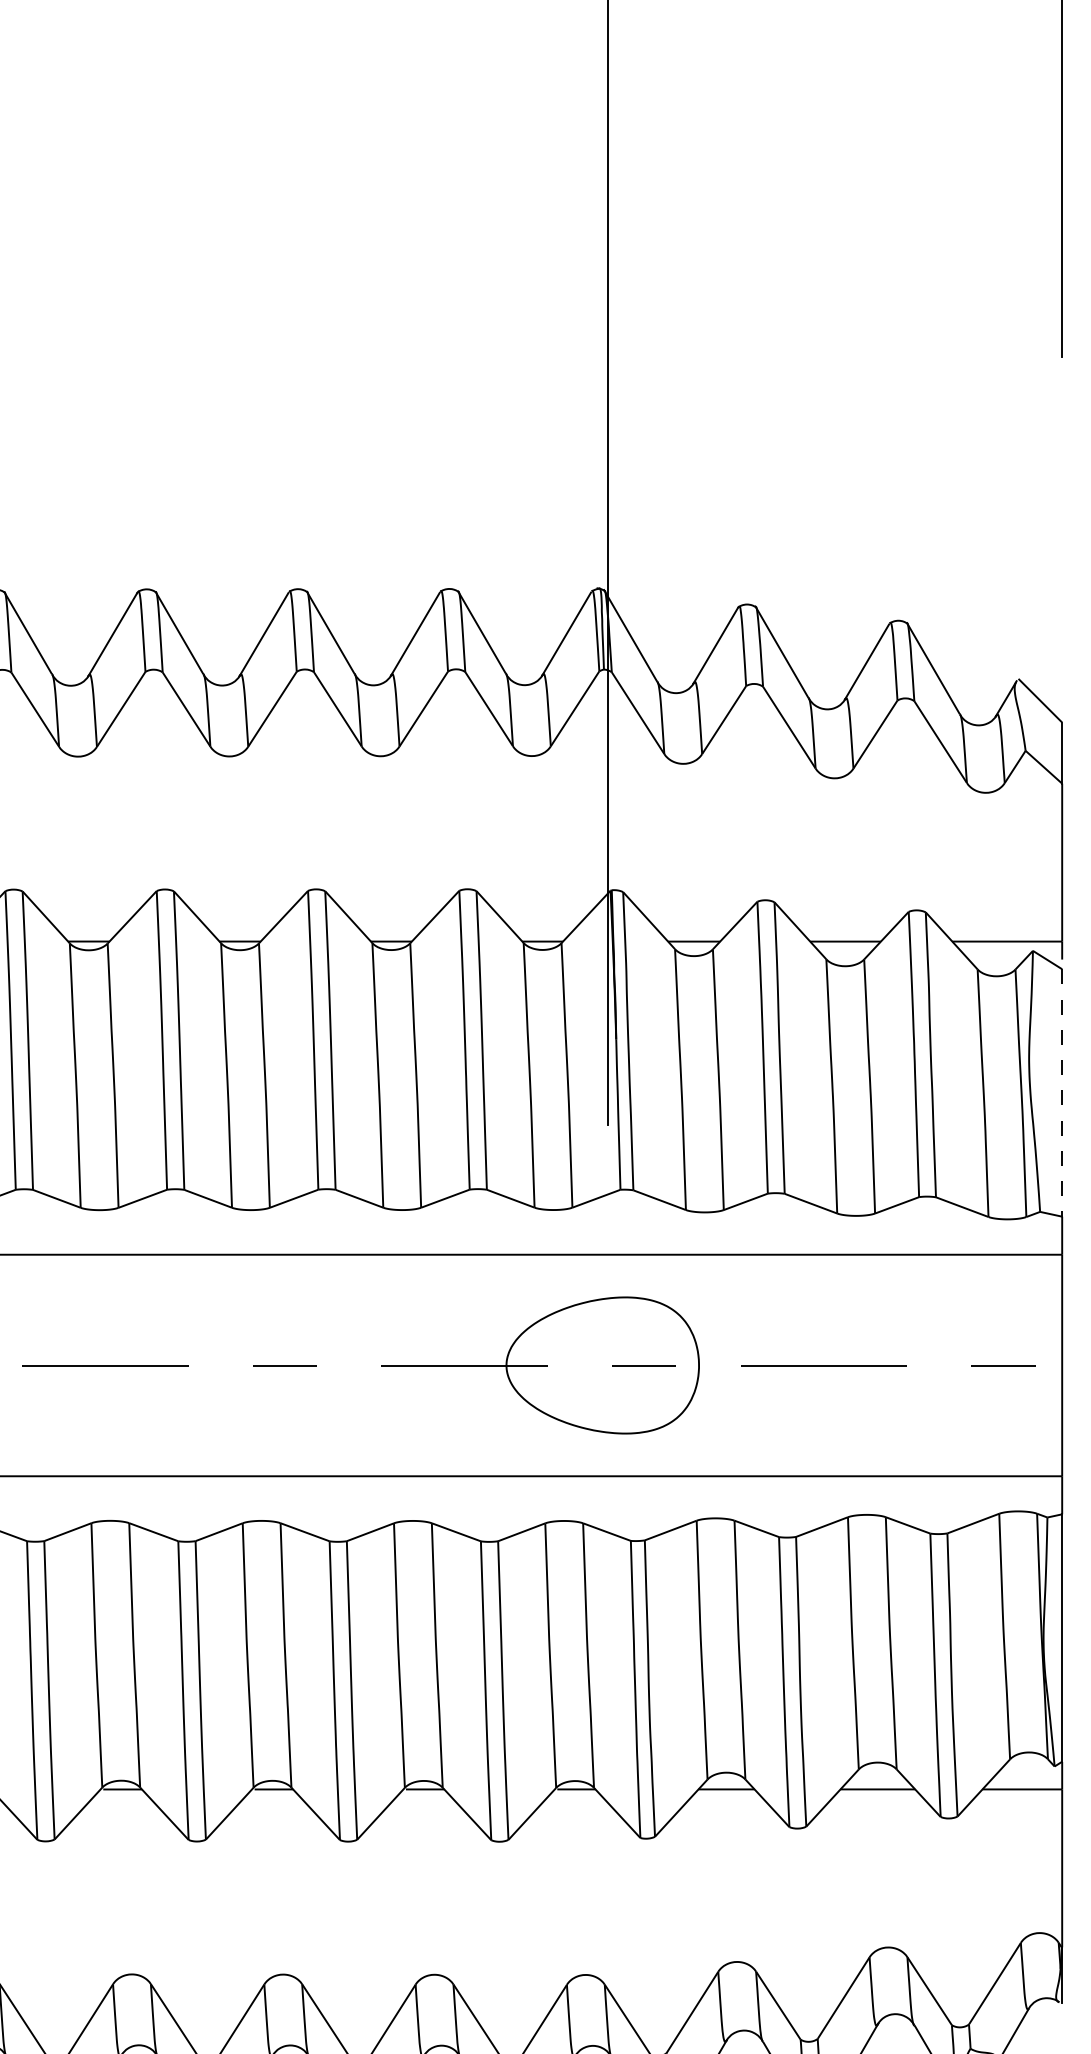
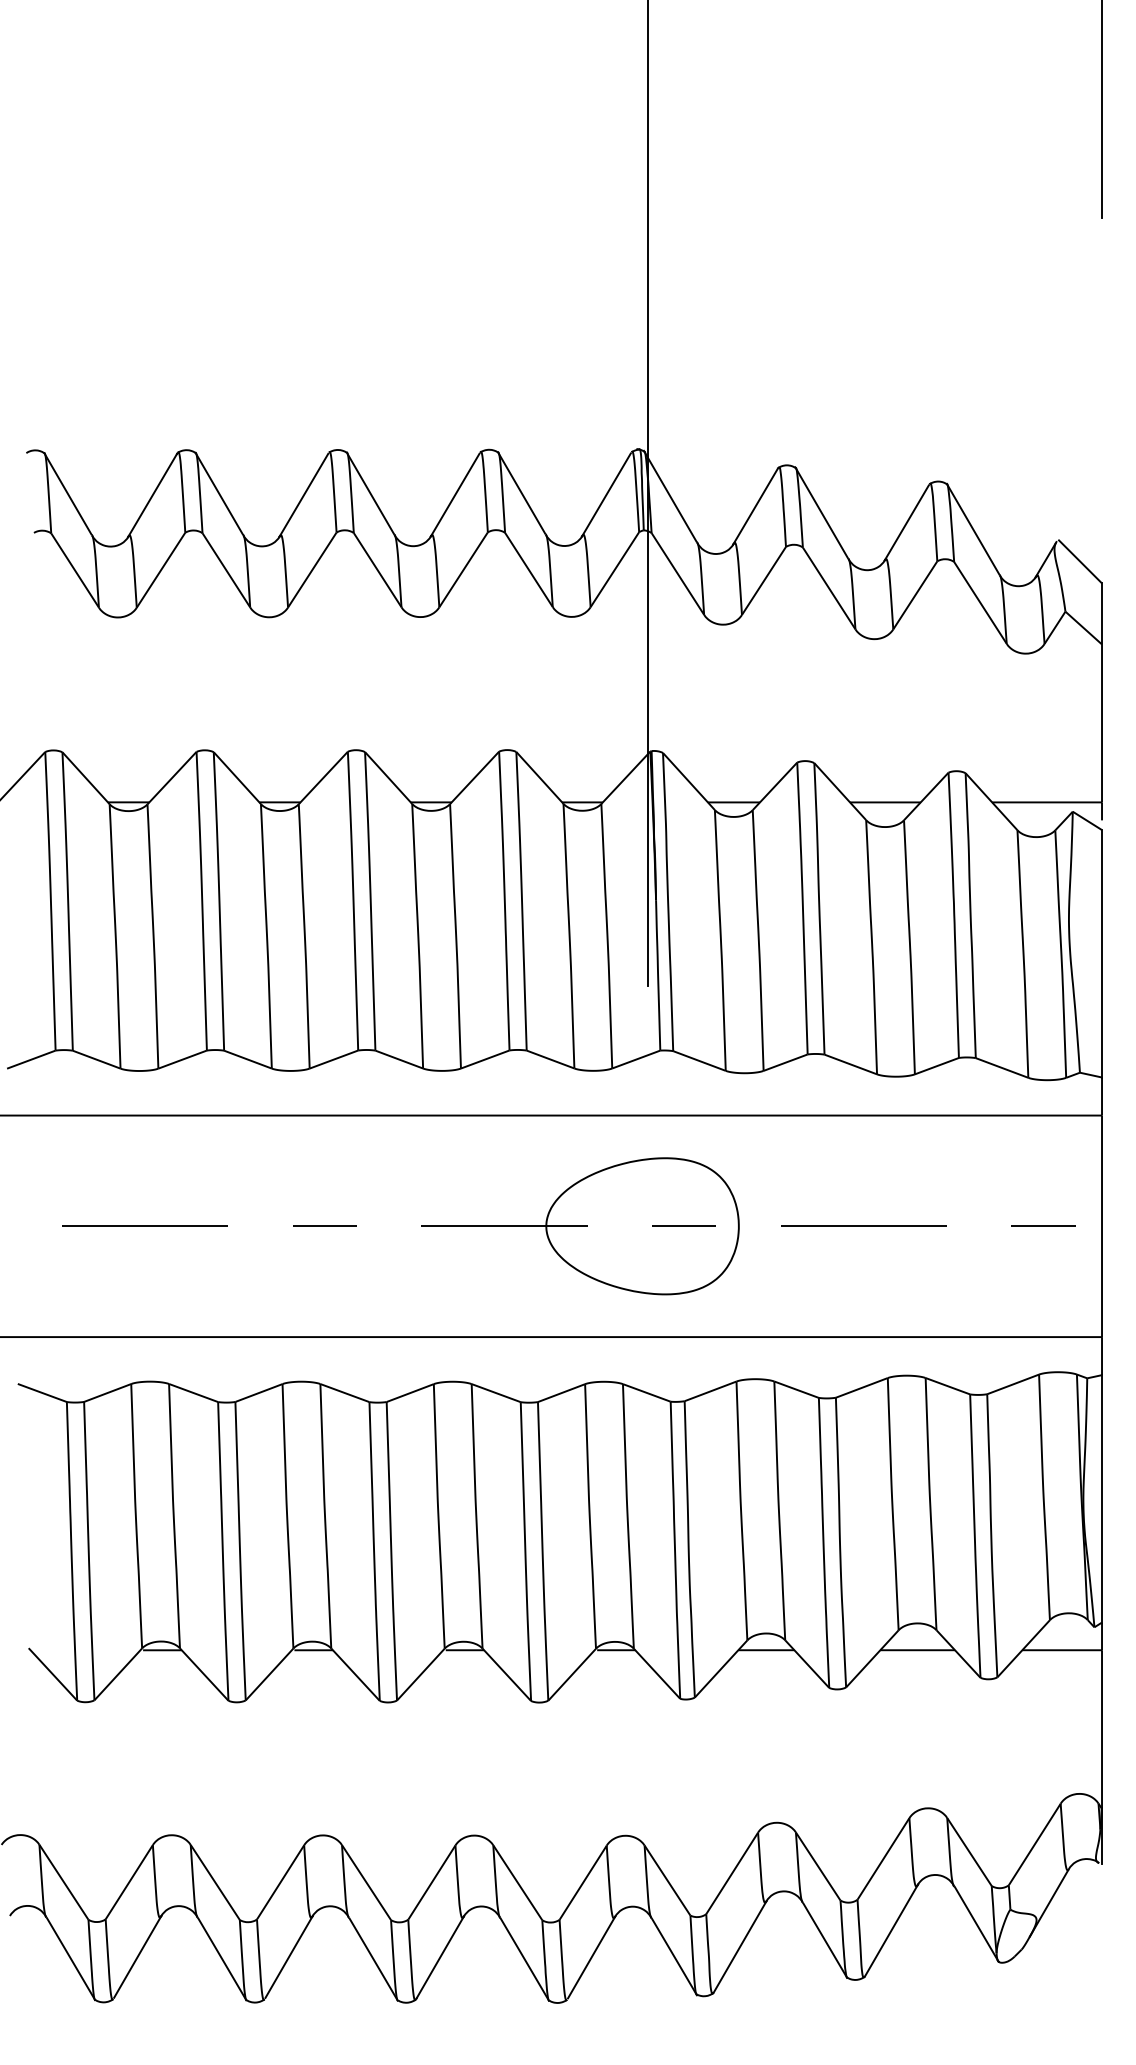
line: (1062, 1092) -> (1102, 953), dashed -> solid

